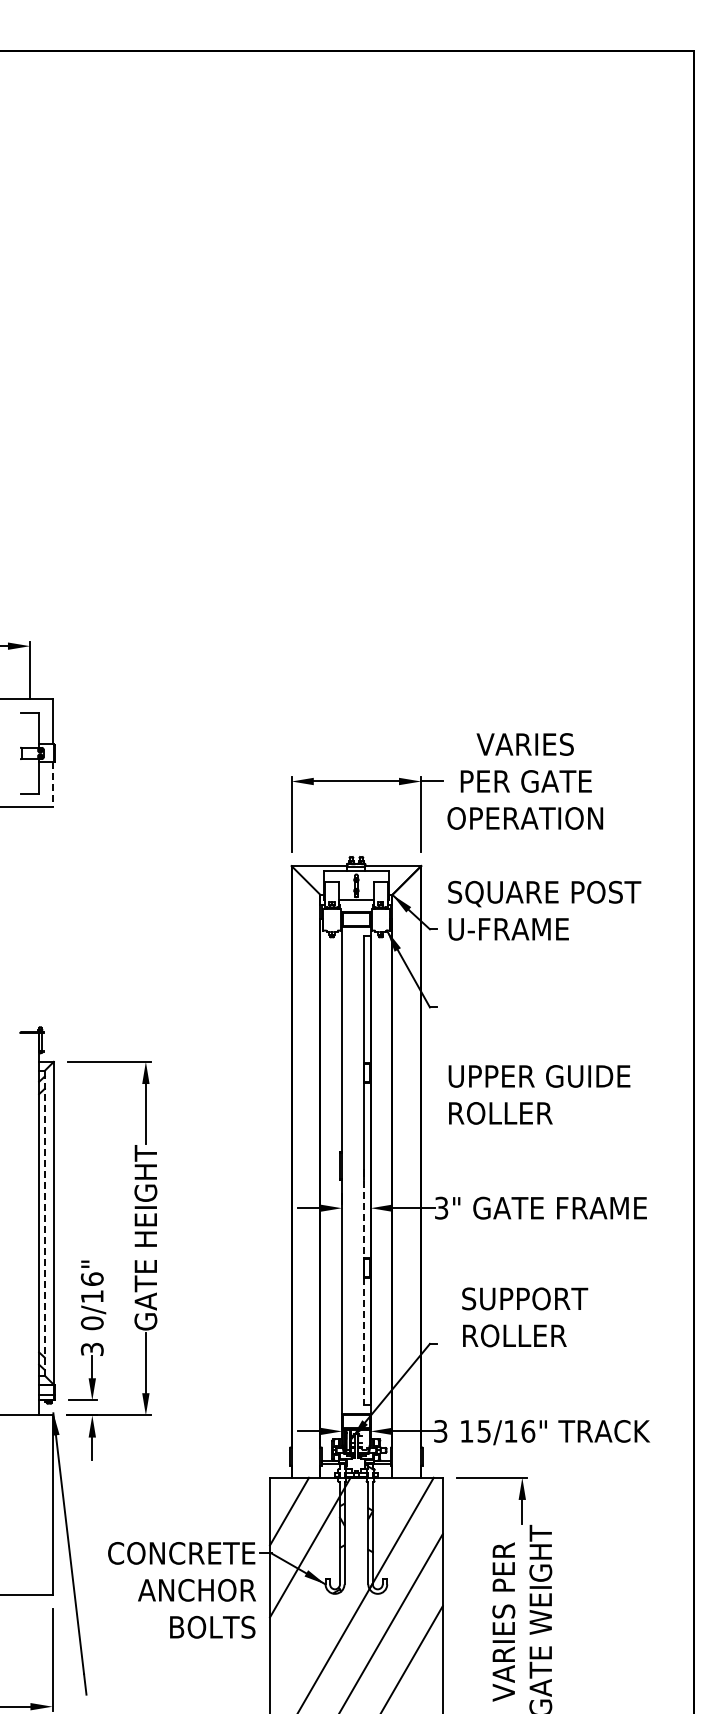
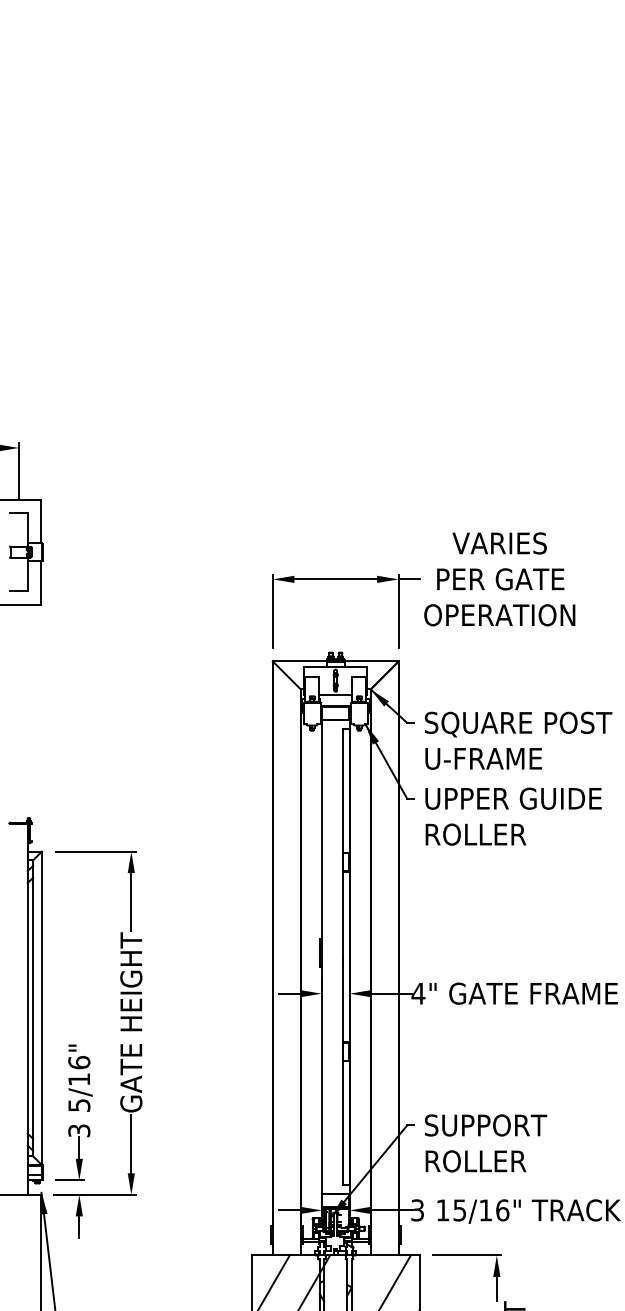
line: (52, 784) -> (40, 582), dashed -> solid
text: (544, 910) -> (518, 740), moved
text: (539, 1094) -> (513, 816), moved
text: (441, 1207) -> (418, 993), 3" -> 4"
line: (363, 1214) -> (342, 999), dashed -> solid
line: (44, 1222) -> (32, 1007), dashed -> solid
text: (525, 1317) -> (486, 1143), moved
text: (91, 1323) -> (78, 1105), 0/16" -> 5/16"
line: (363, 1341) -> (342, 1123), dashed -> solid

